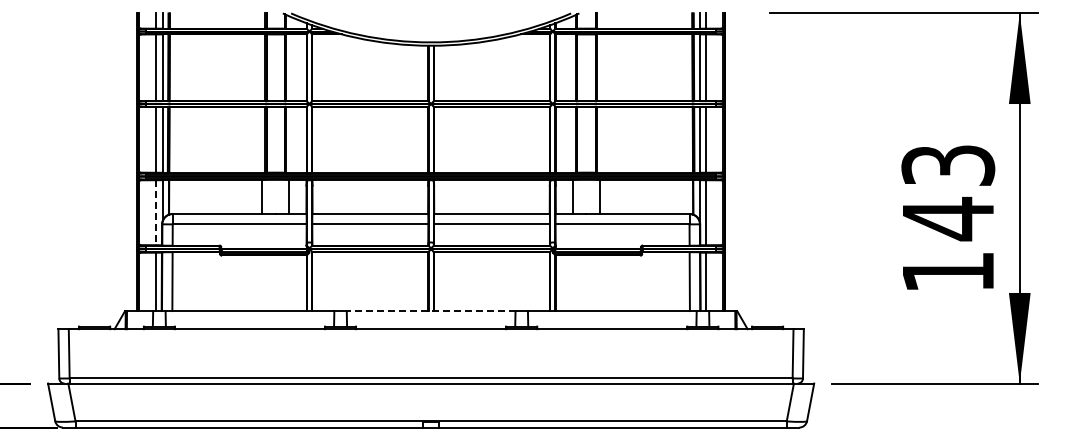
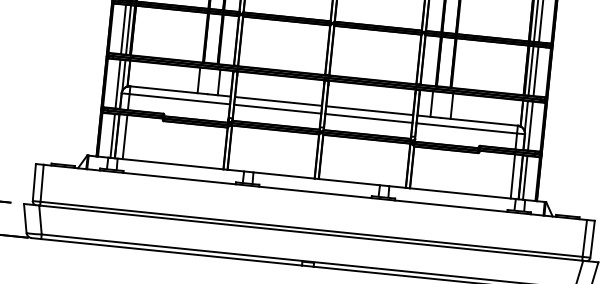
line: (156, 213) -> (118, 84), dashed -> solid
line: (430, 311) -> (316, 179), dashed -> solid

